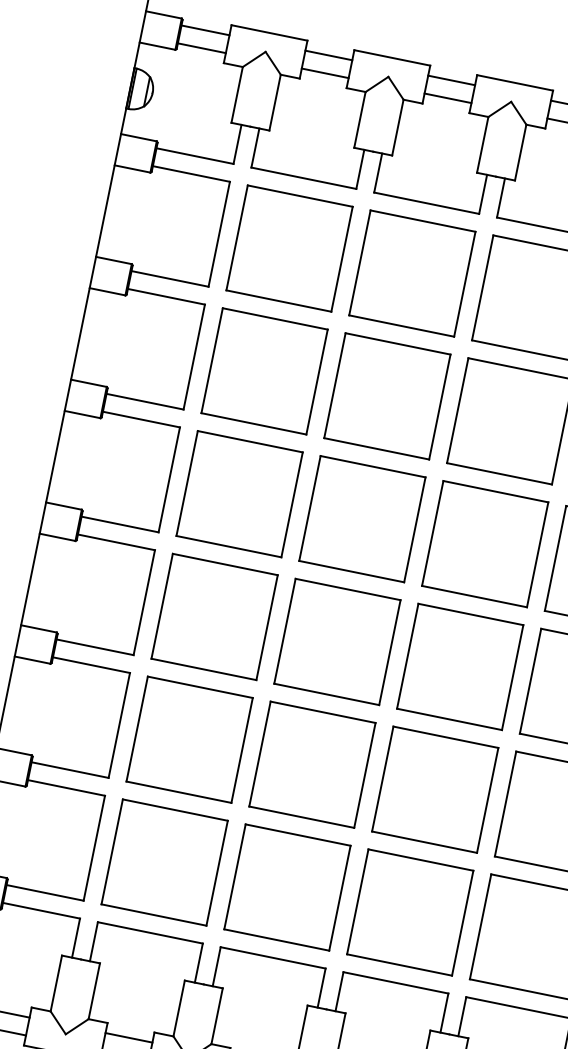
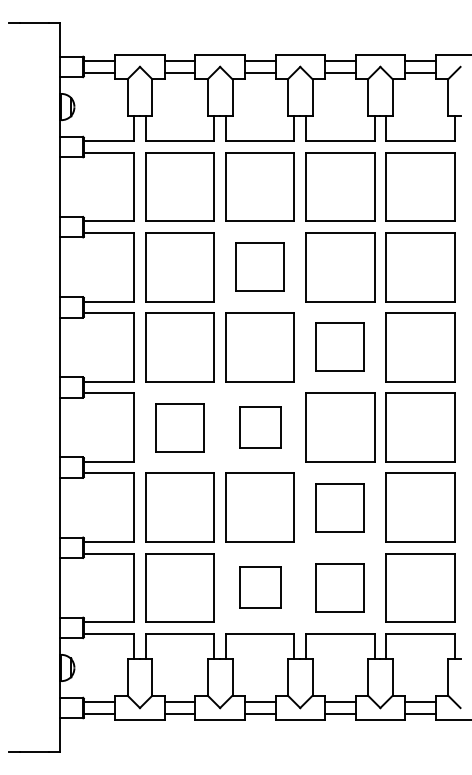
part: (386, 396) -> (259, 267), size x0.7
part: (485, 544) -> (340, 347), size x0.7
part: (213, 616) -> (179, 427), size x0.7
part: (336, 641) -> (259, 427), size x0.6
part: (435, 789) -> (340, 507), size x0.7
part: (286, 886) -> (259, 587), size x0.6
part: (410, 912) -> (340, 587), size x0.7

